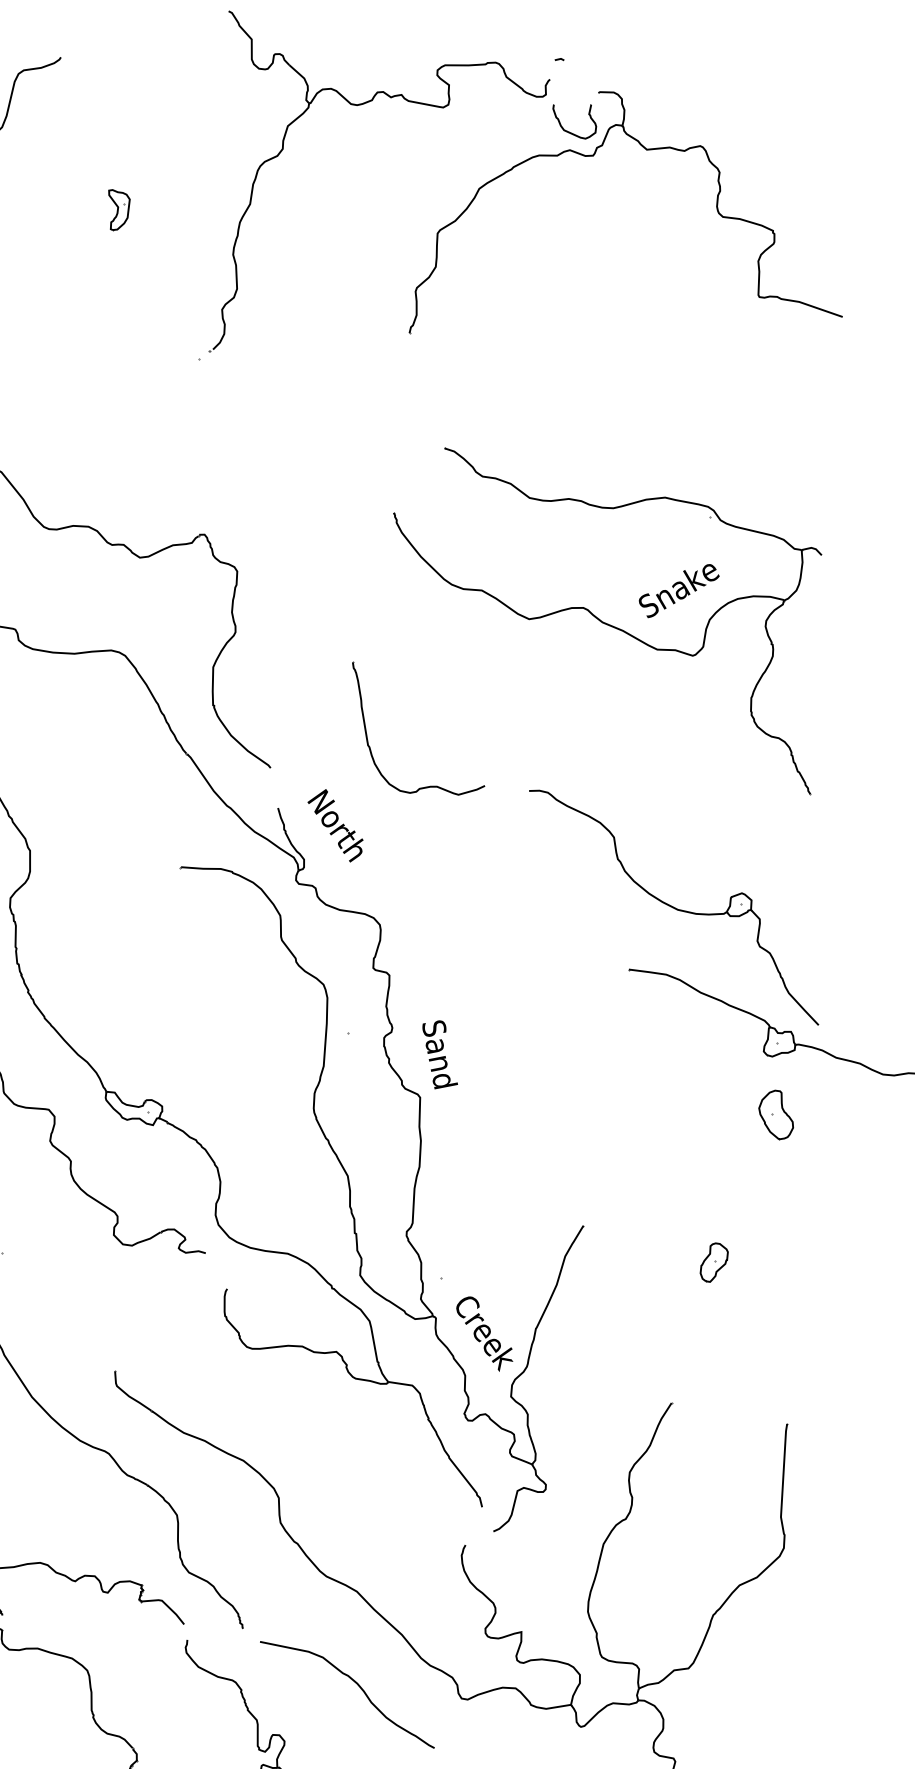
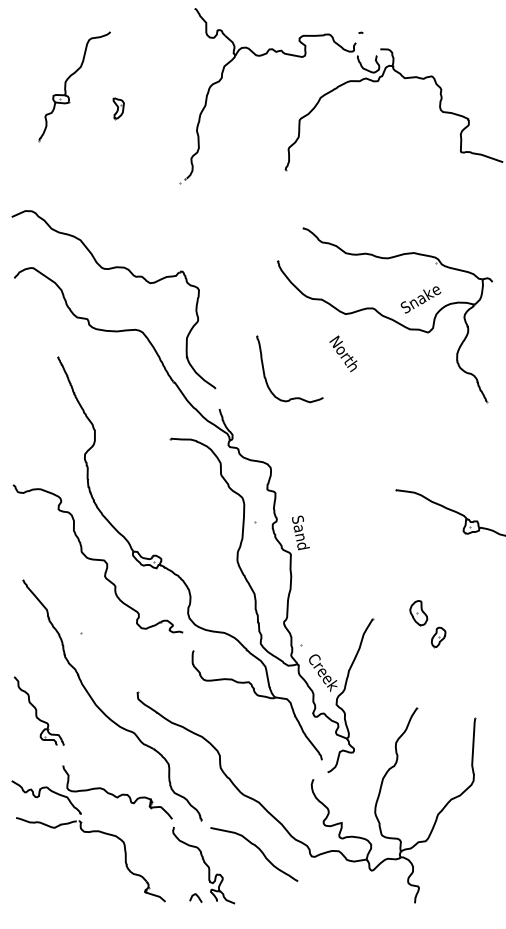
part: (118, 209) -> (118, 108), moved
text: (335, 824) -> (343, 353), moved
part: (674, 906) -> (418, 458), removed
part: (775, 1115) -> (418, 613), moved

